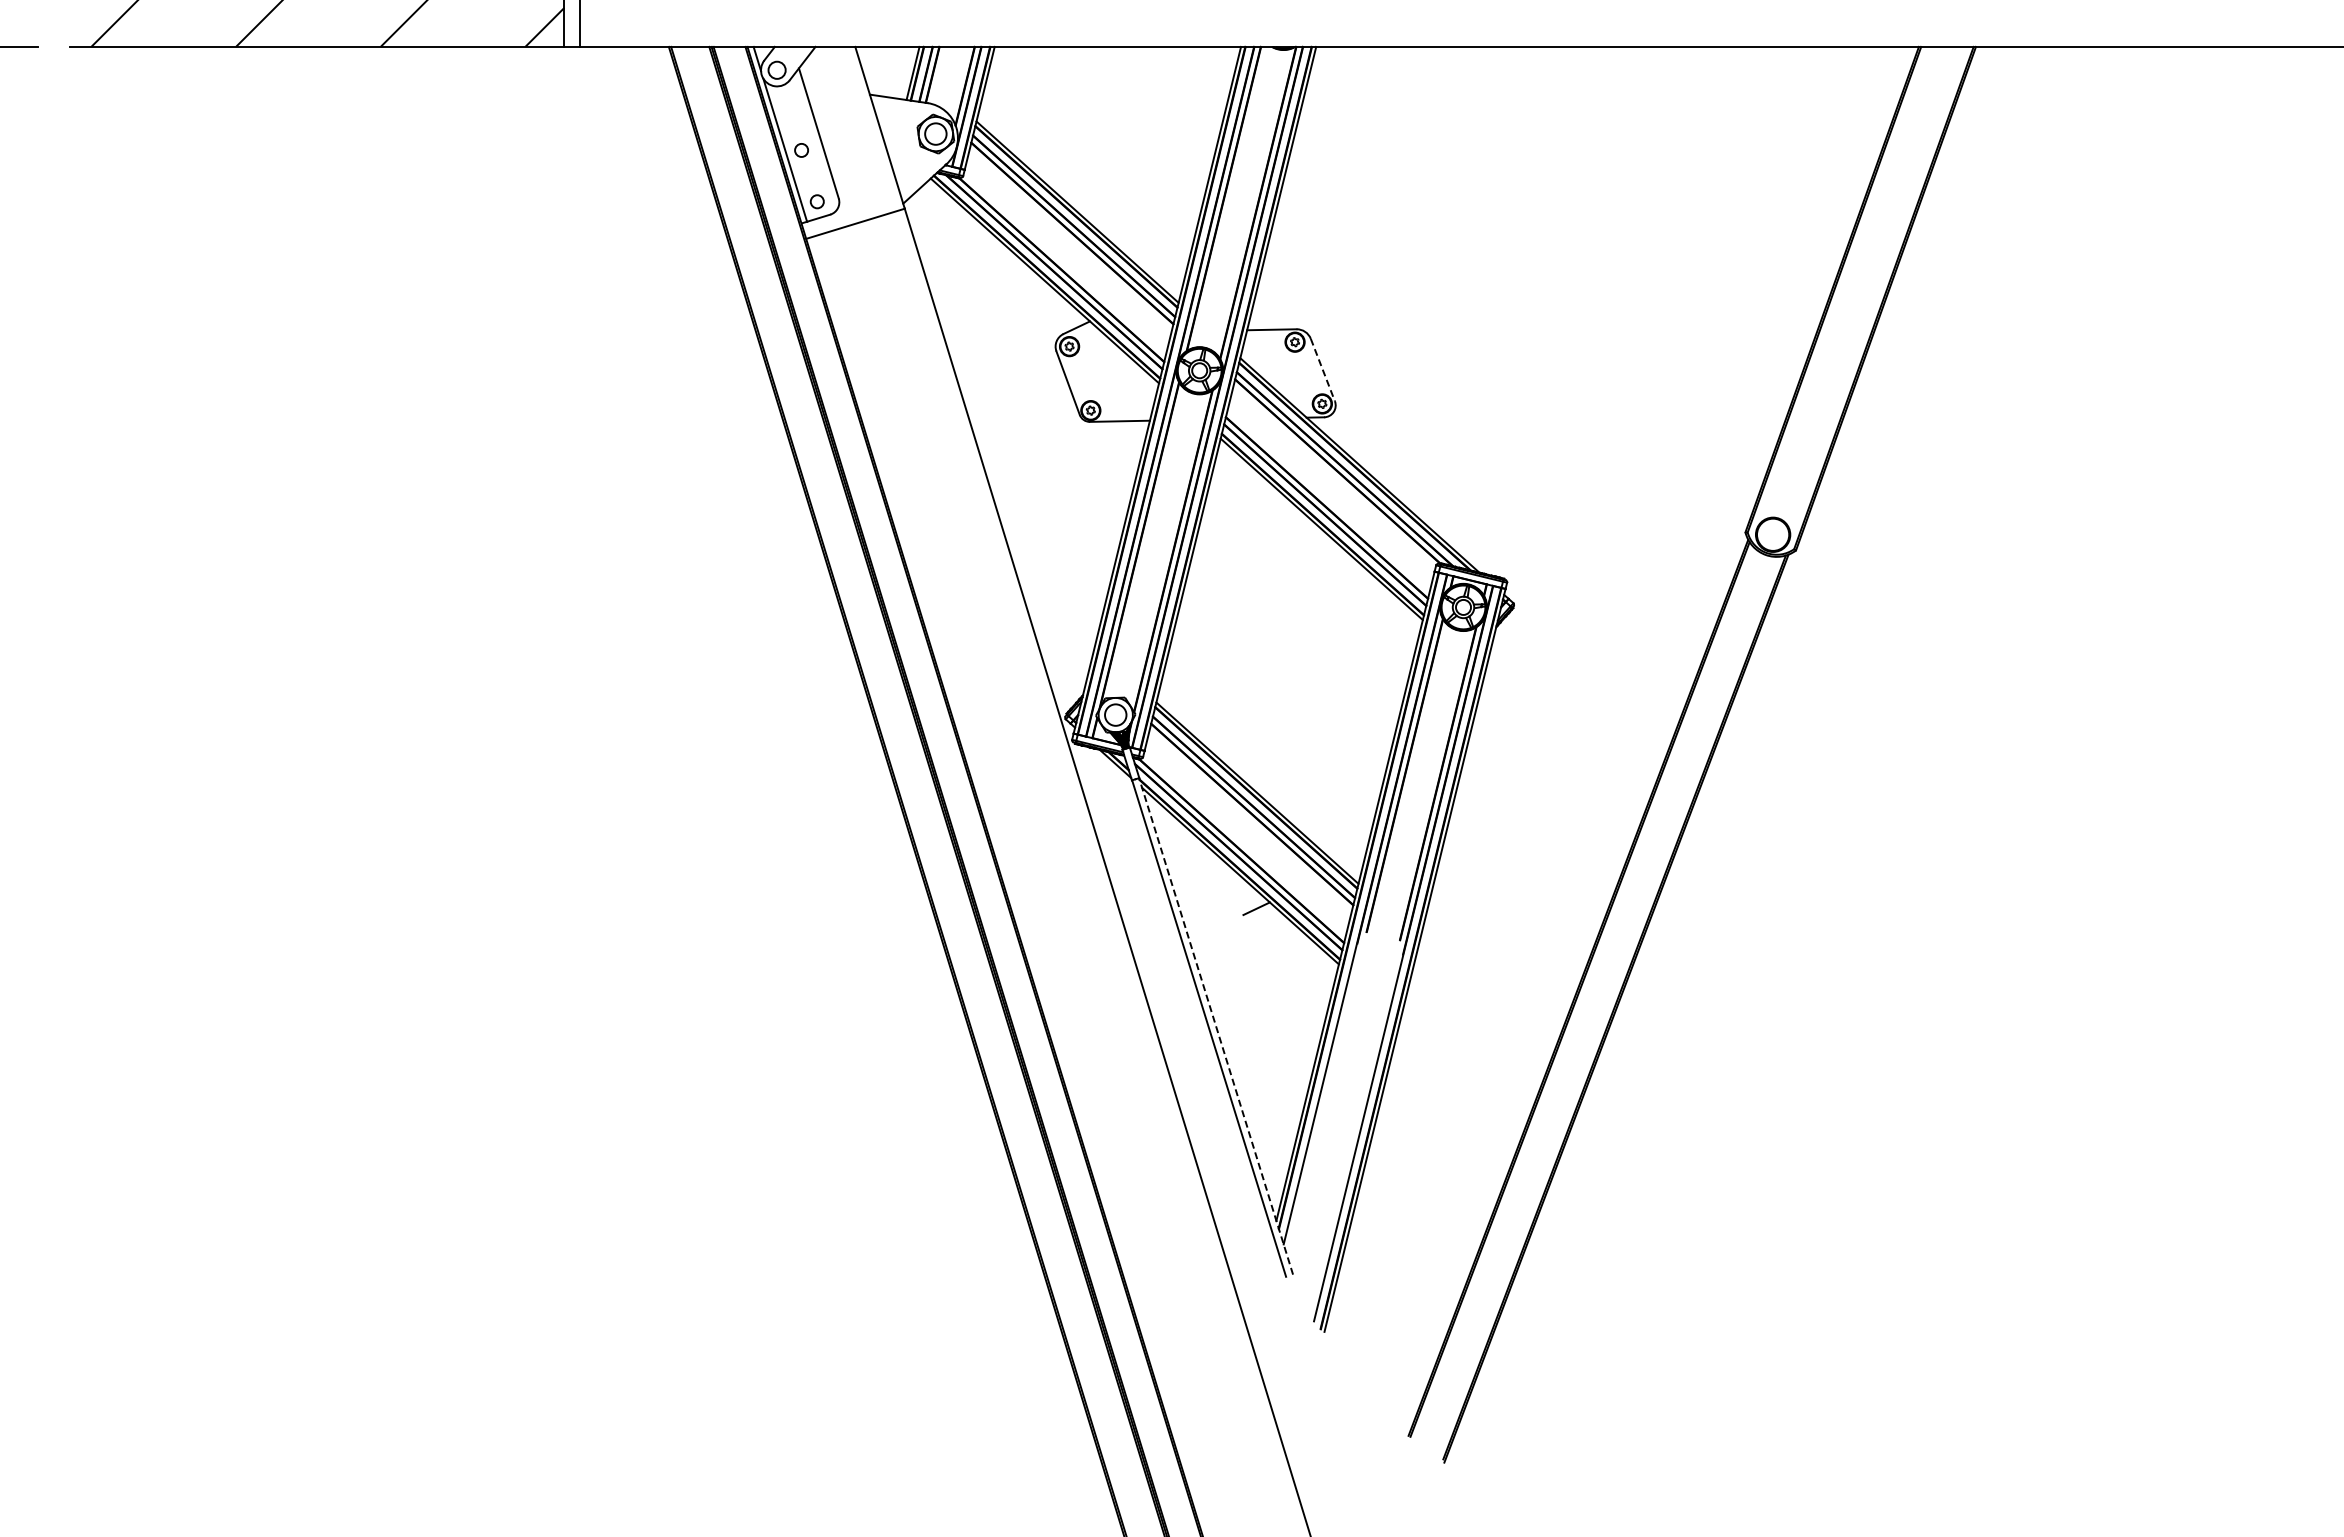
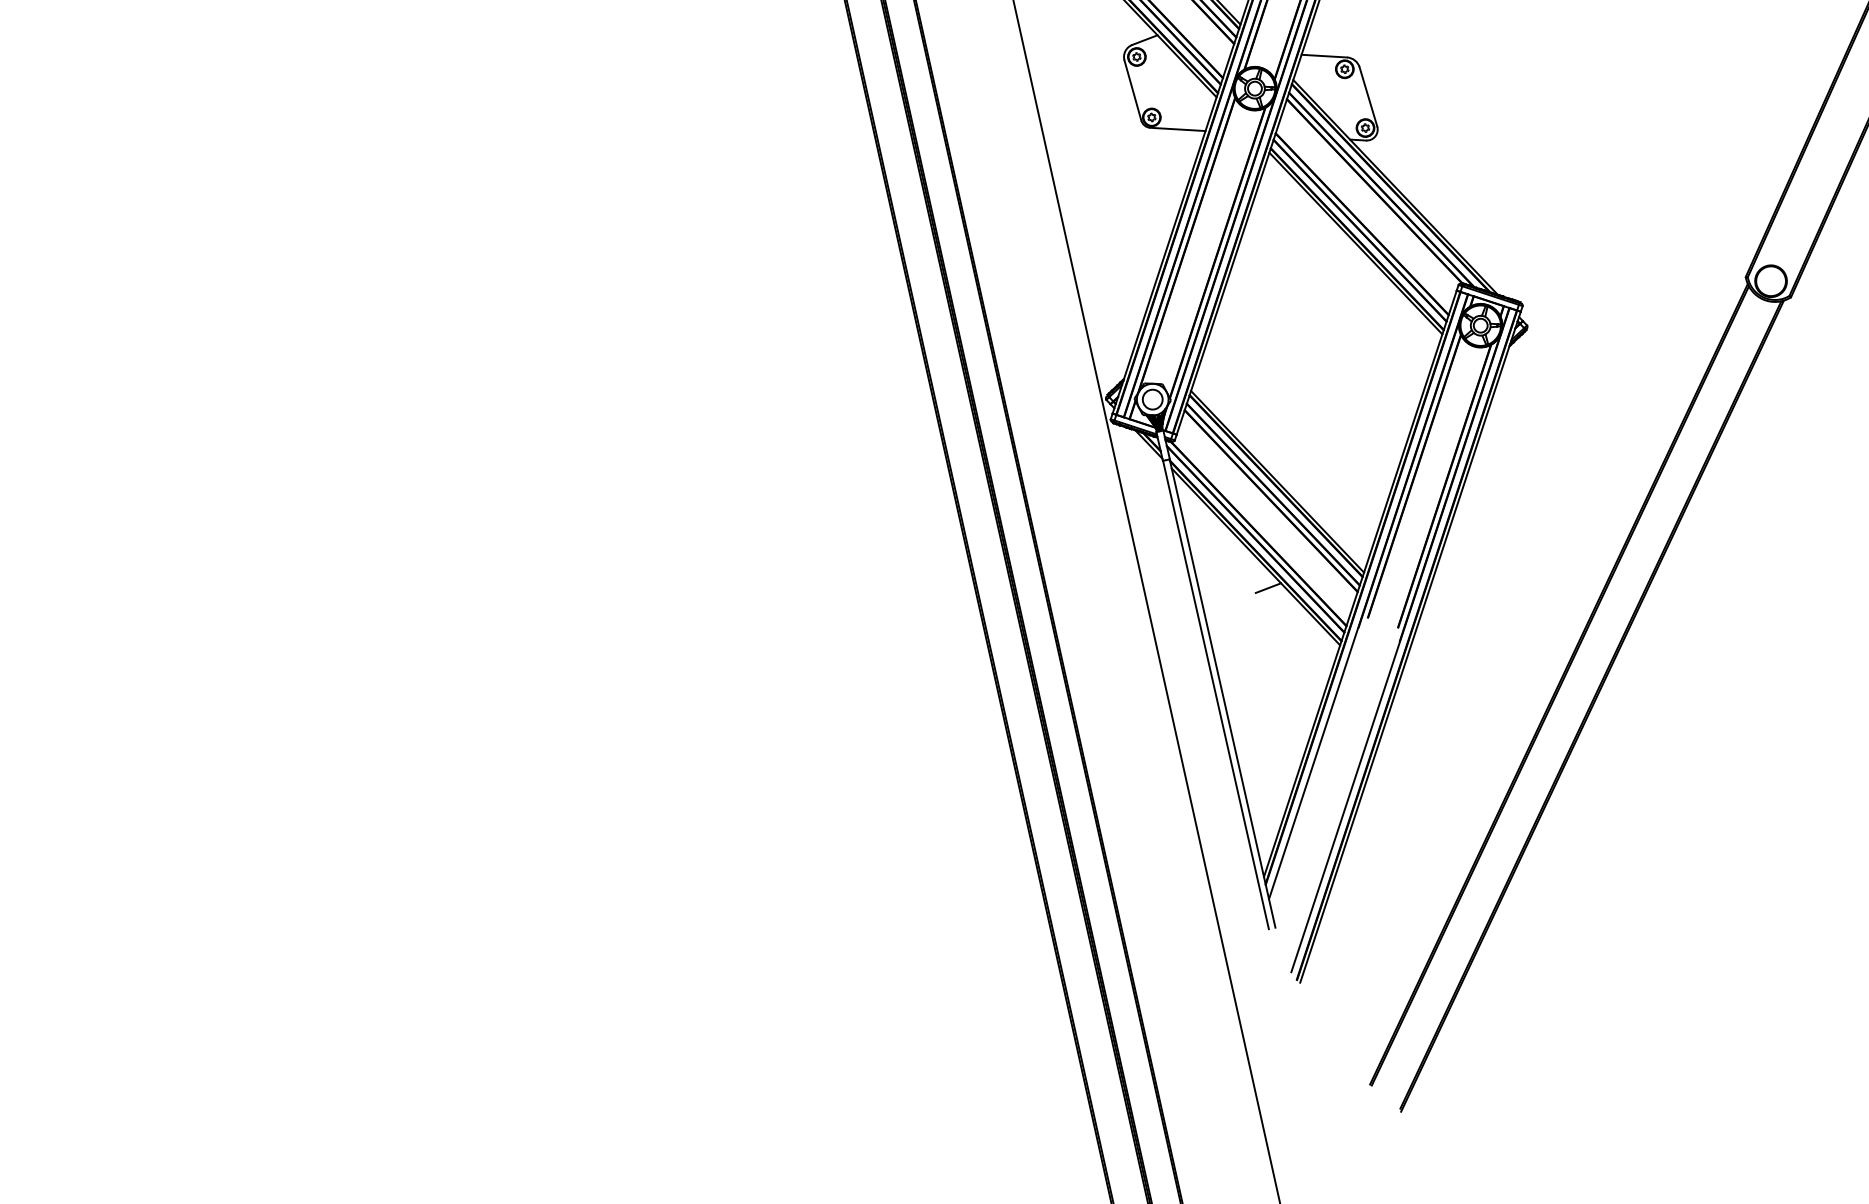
line: (1323, 370) -> (1368, 97), dashed -> solid
line: (1216, 1026) -> (1222, 693), dashed -> solid

